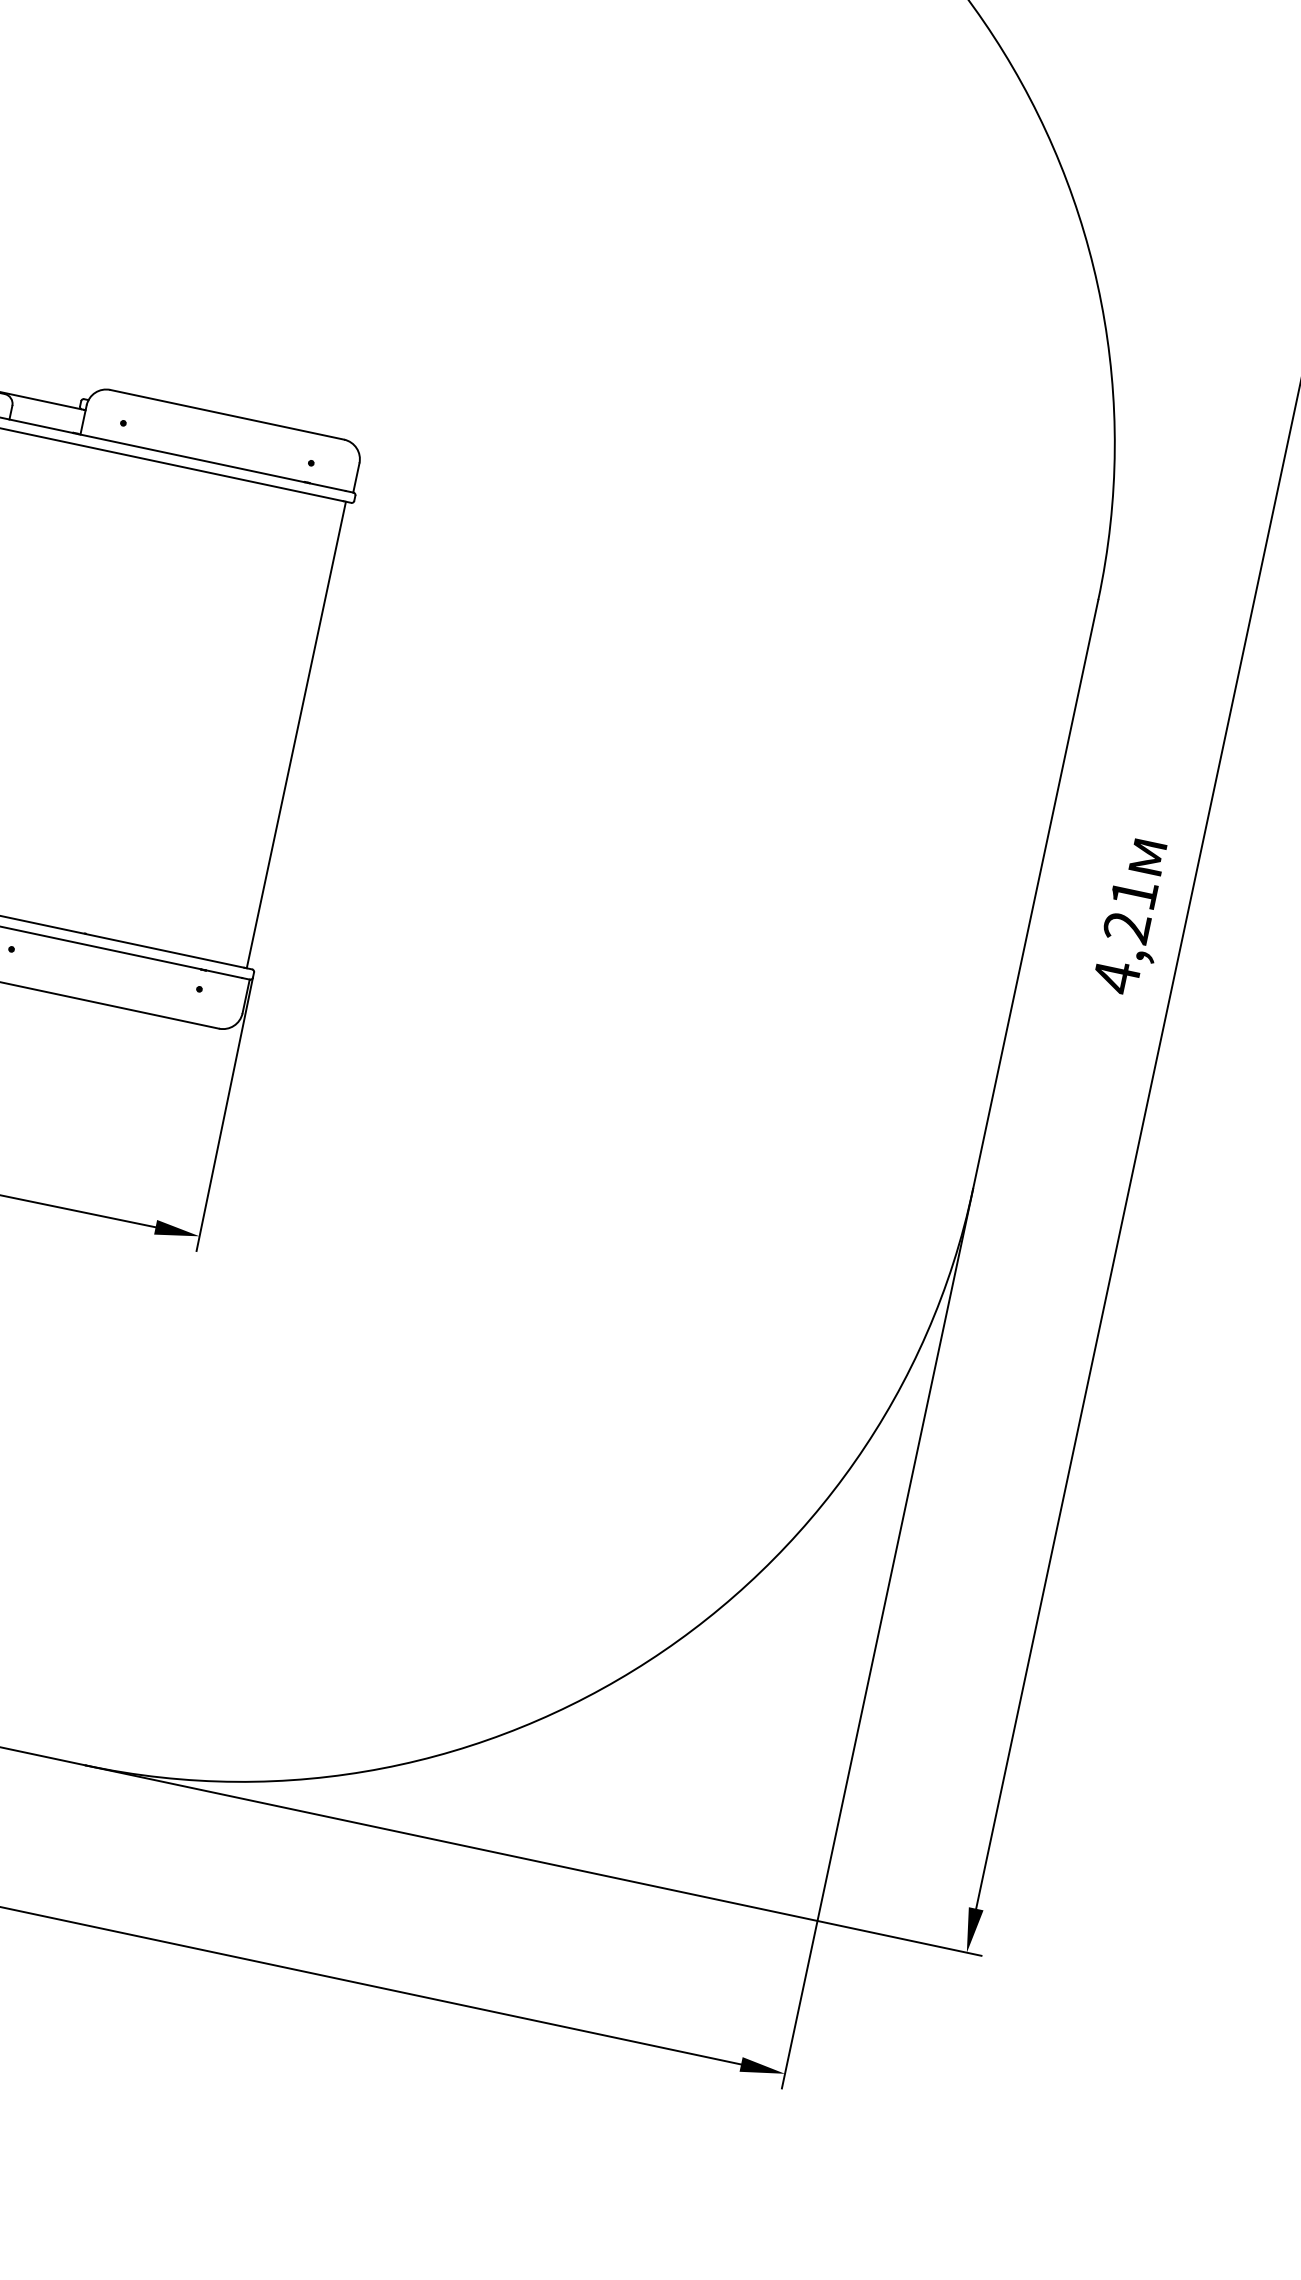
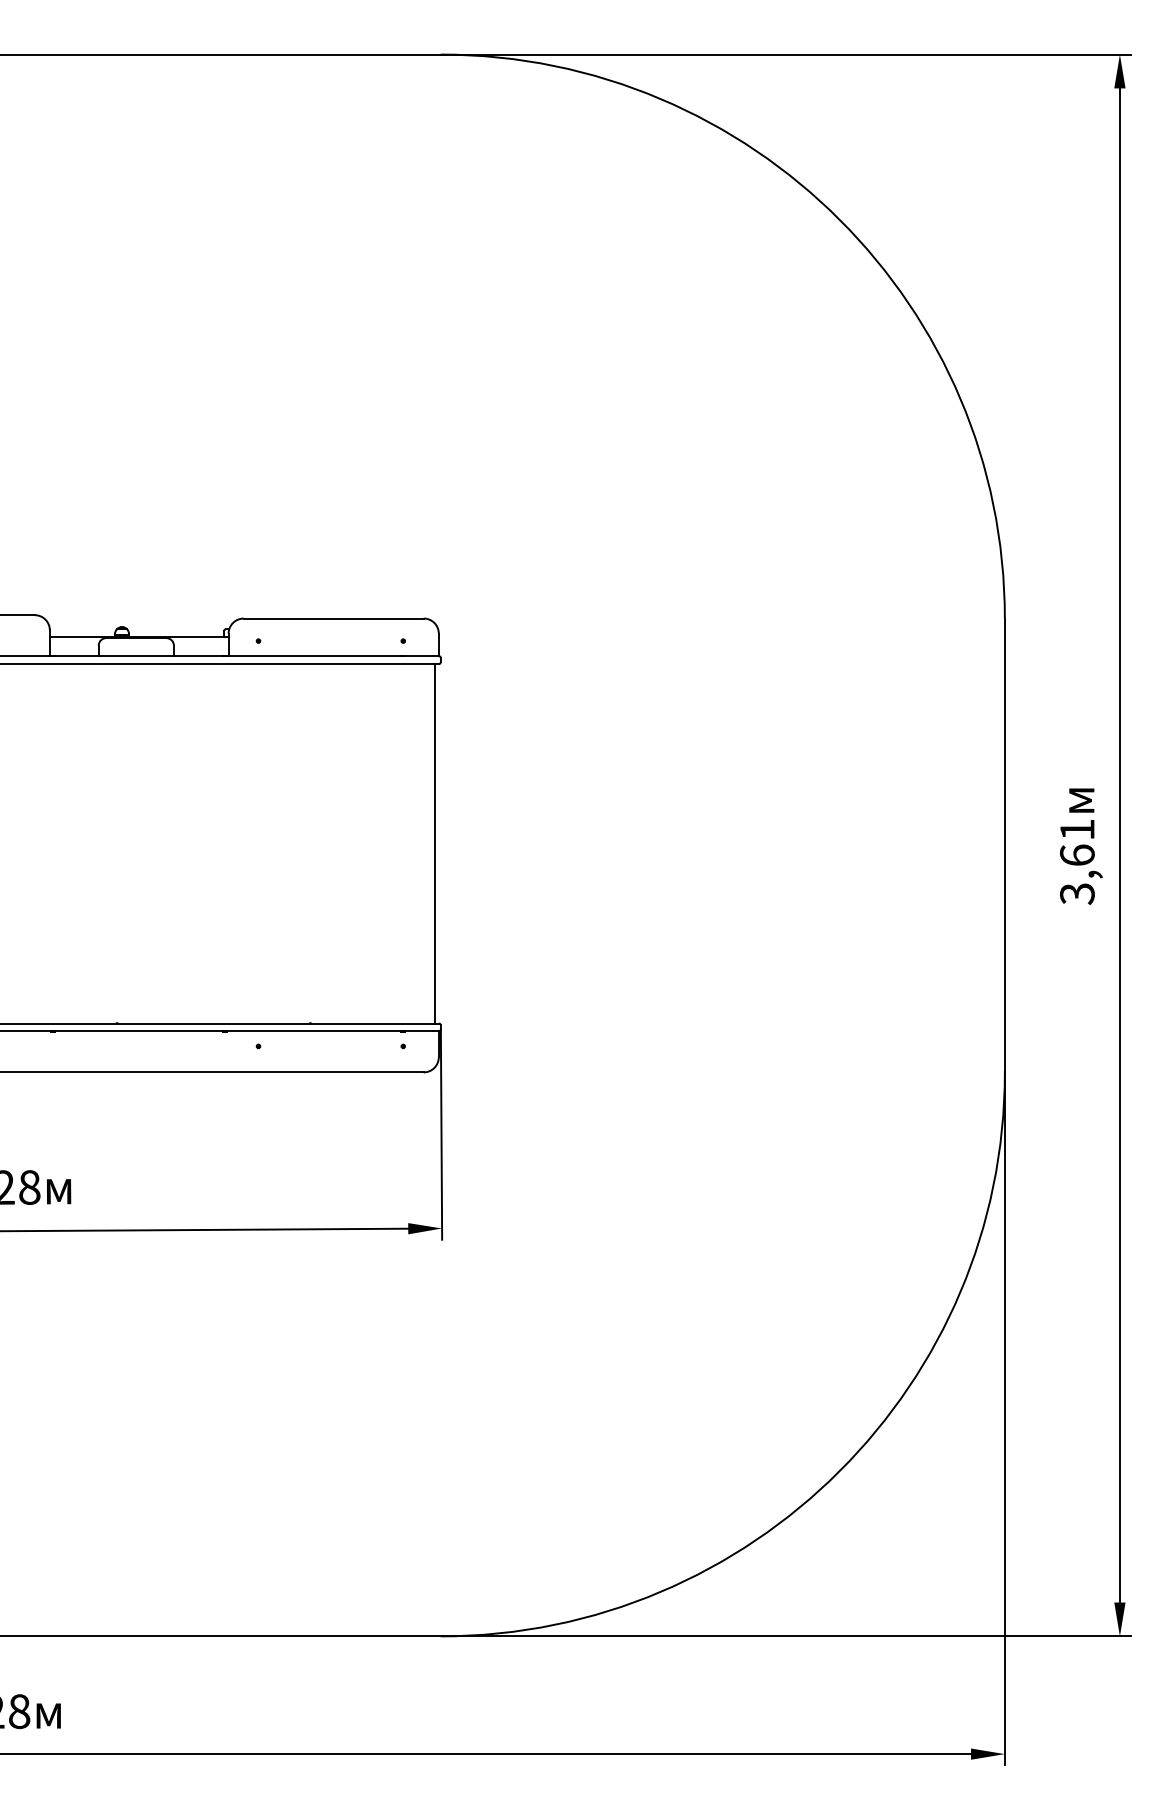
text: (1121, 952) -> (1077, 874), 4,21 -> 3,61

